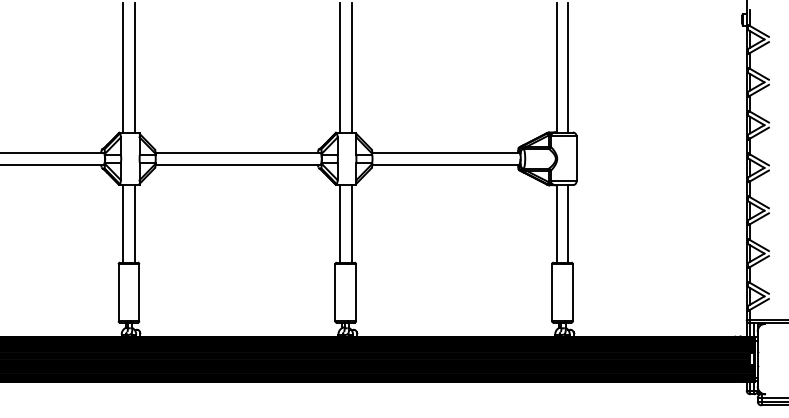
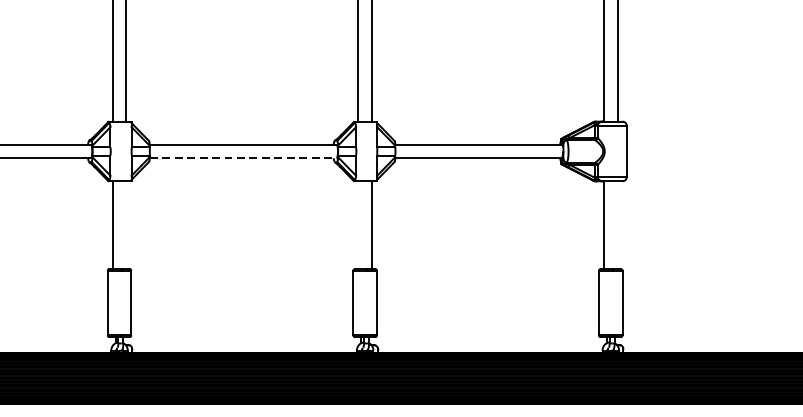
line: (238, 164) -> (243, 157), solid -> dashed
line: (134, 223) -> (125, 224), removed
line: (339, 223) -> (358, 224), removed
line: (568, 223) -> (617, 224), removed

